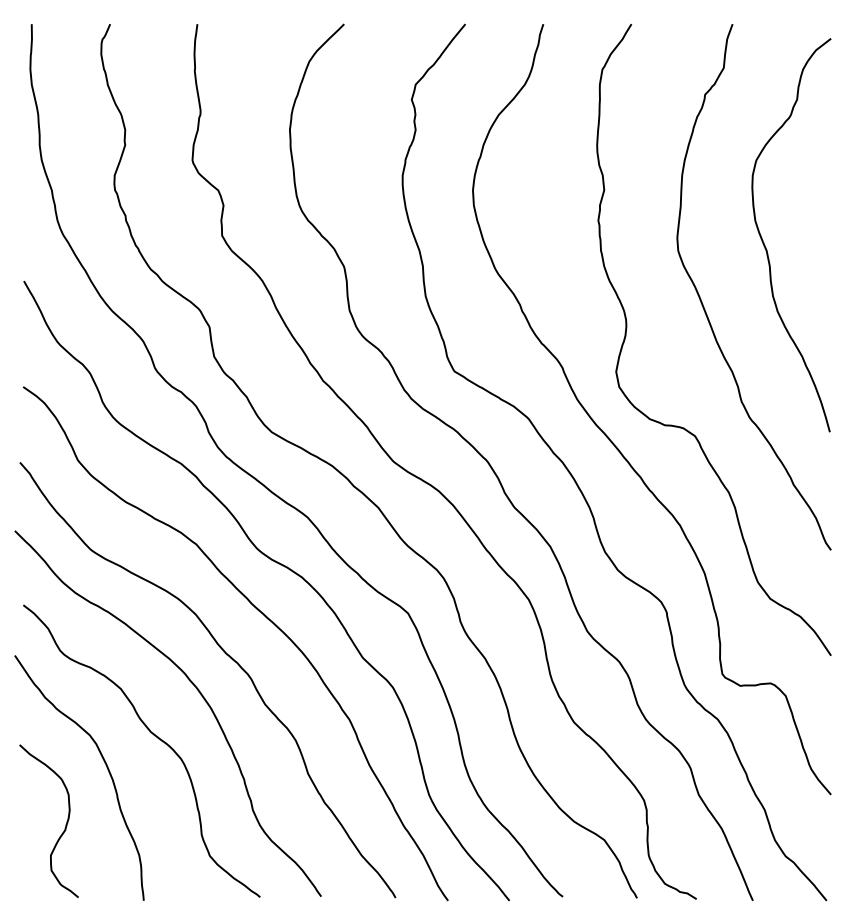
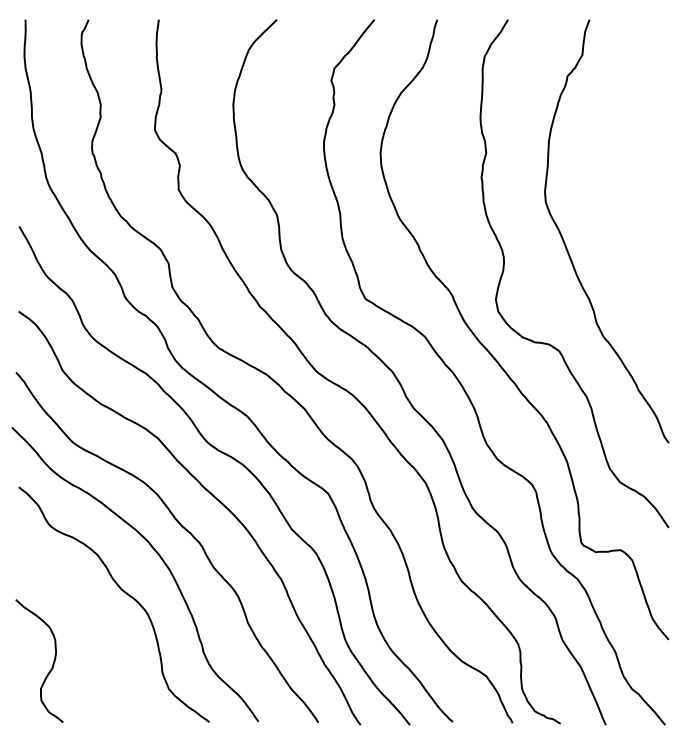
curve: (766, 247) -> (616, 199), removed
curve: (105, 765) -> (84, 616), removed

